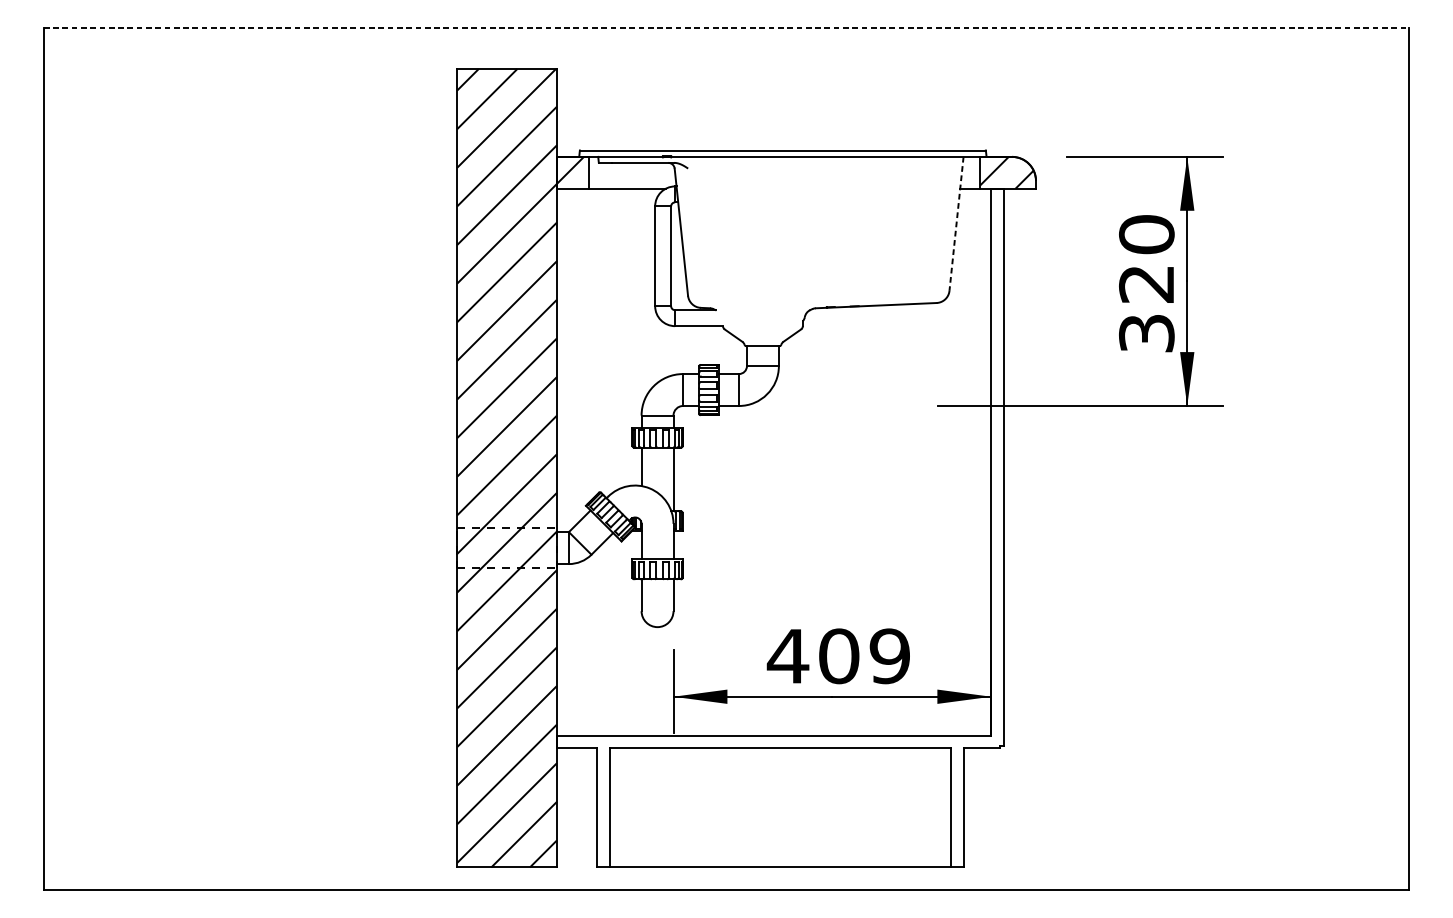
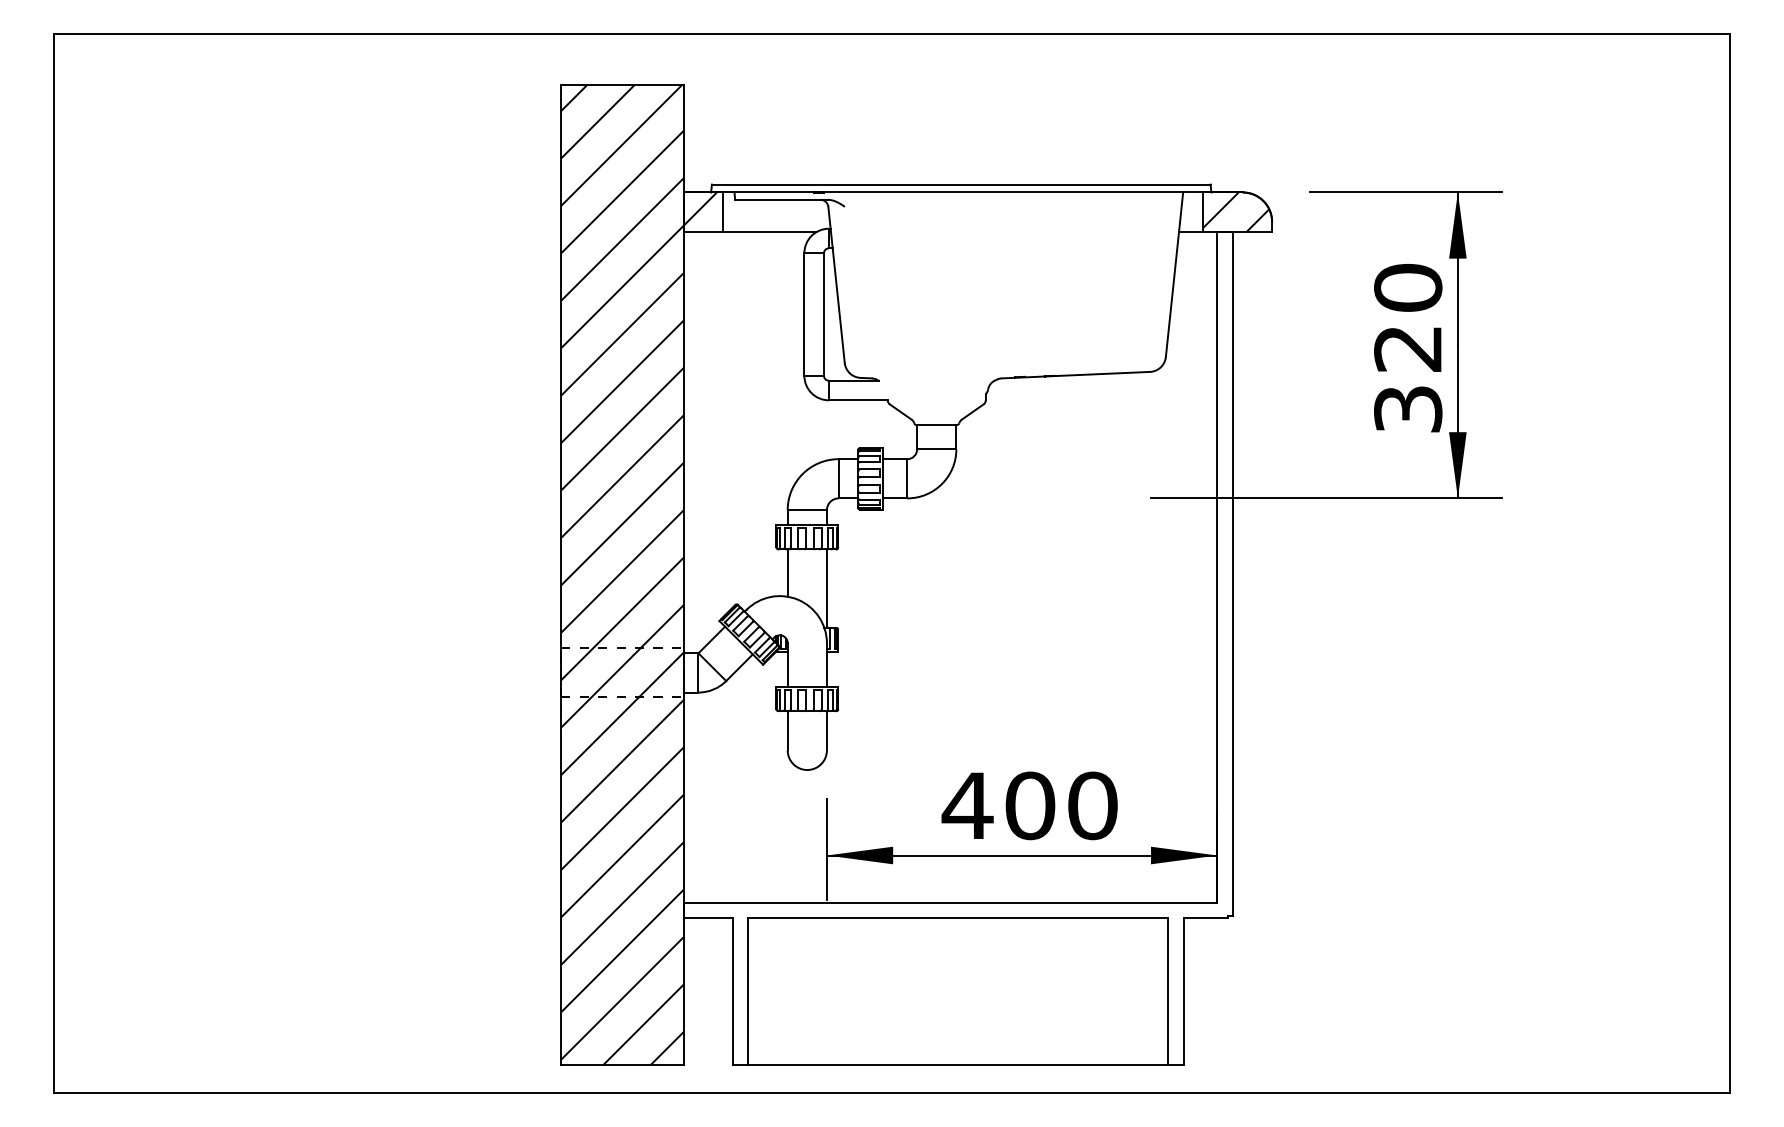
line: (726, 27) -> (892, 33), dashed -> solid
line: (956, 223) -> (1174, 274), dashed -> solid
text: (889, 656) -> (1092, 805), 409 -> 400

